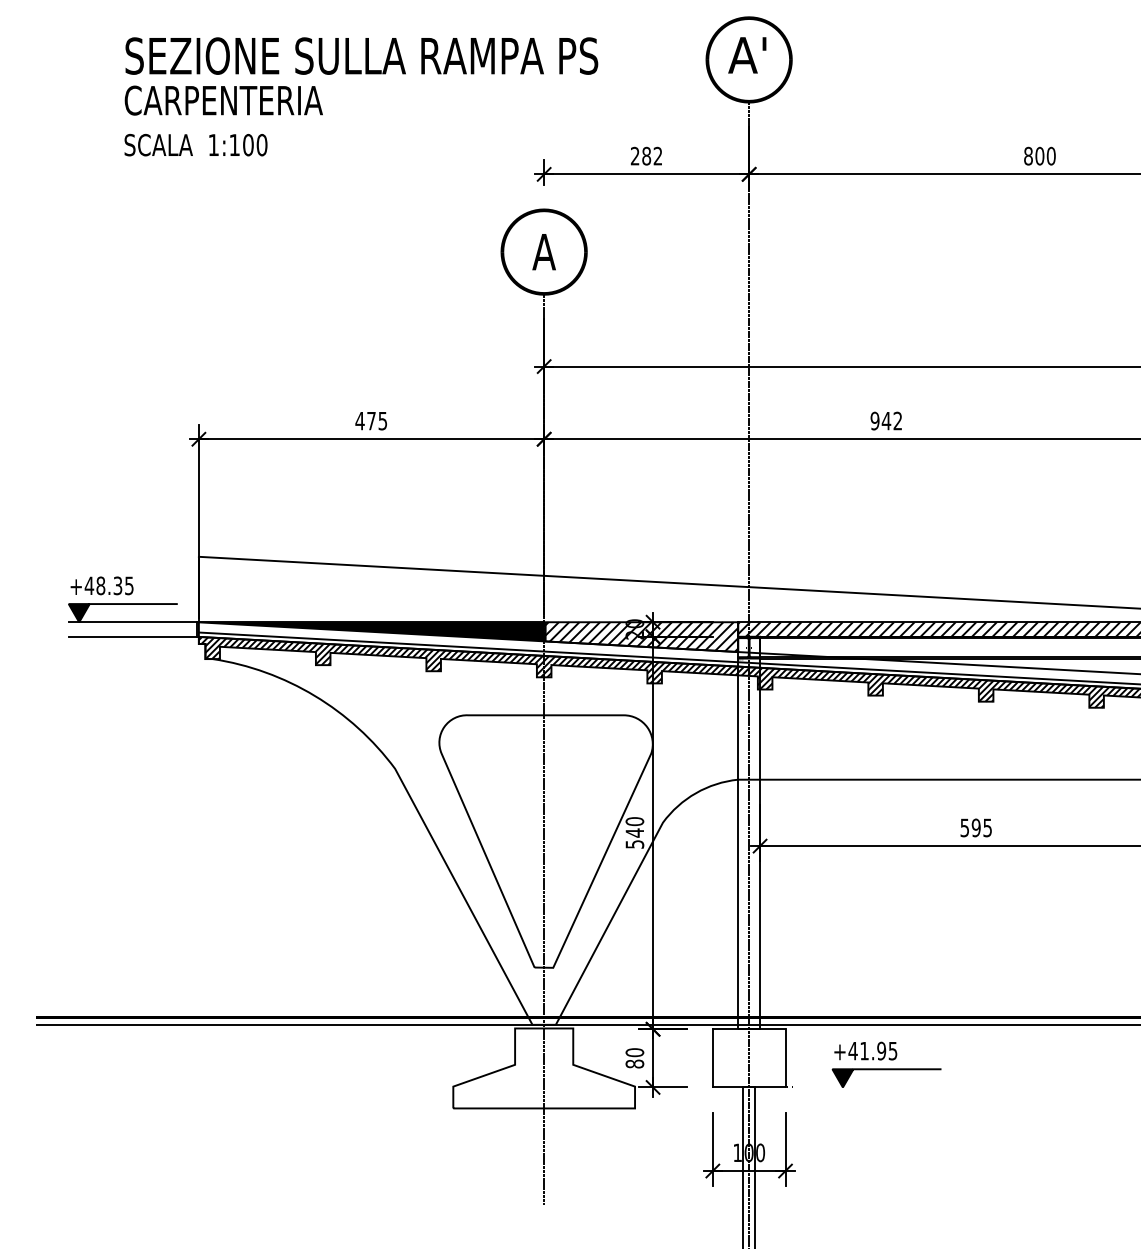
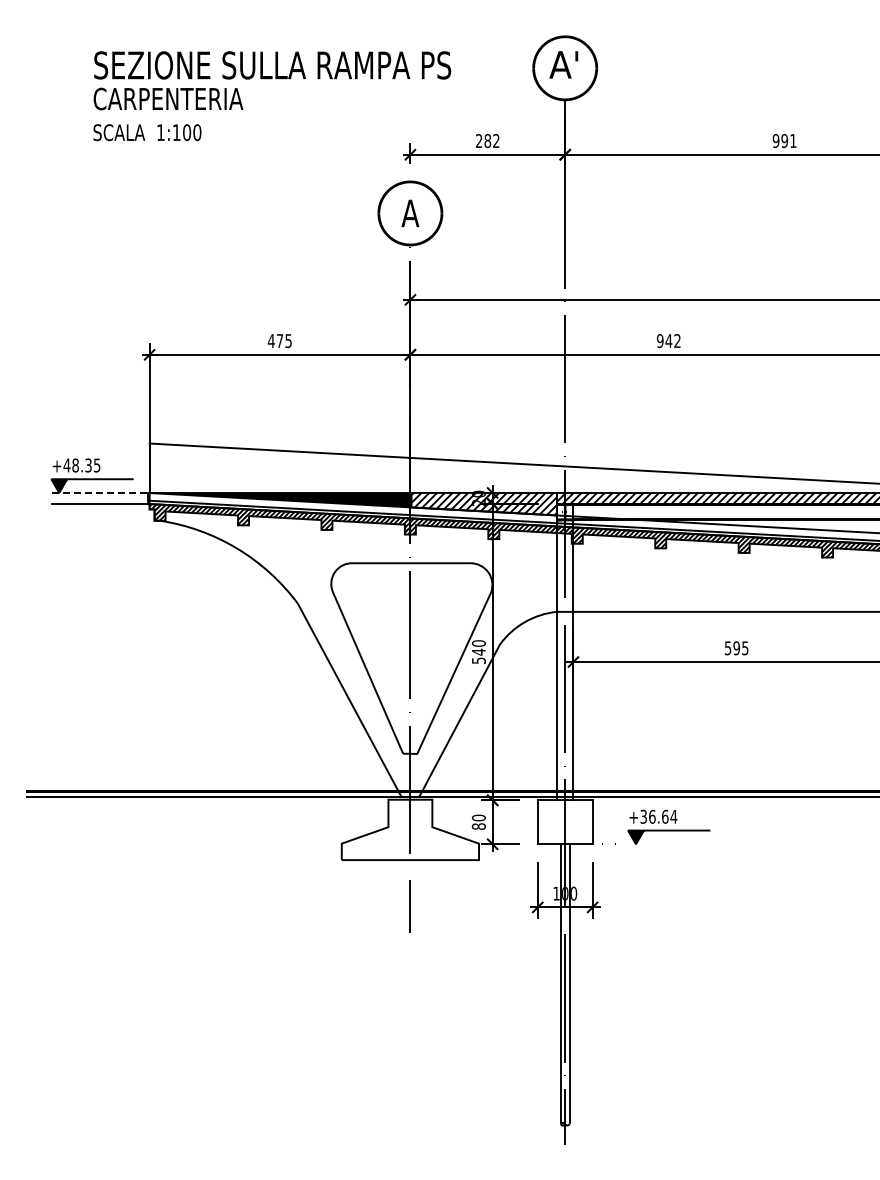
text: (1039, 156) -> (784, 141), 800 -> 991
line: (133, 621) -> (100, 492), solid -> dashed
text: (872, 1050) -> (658, 816), +41.95 -> +36.64

